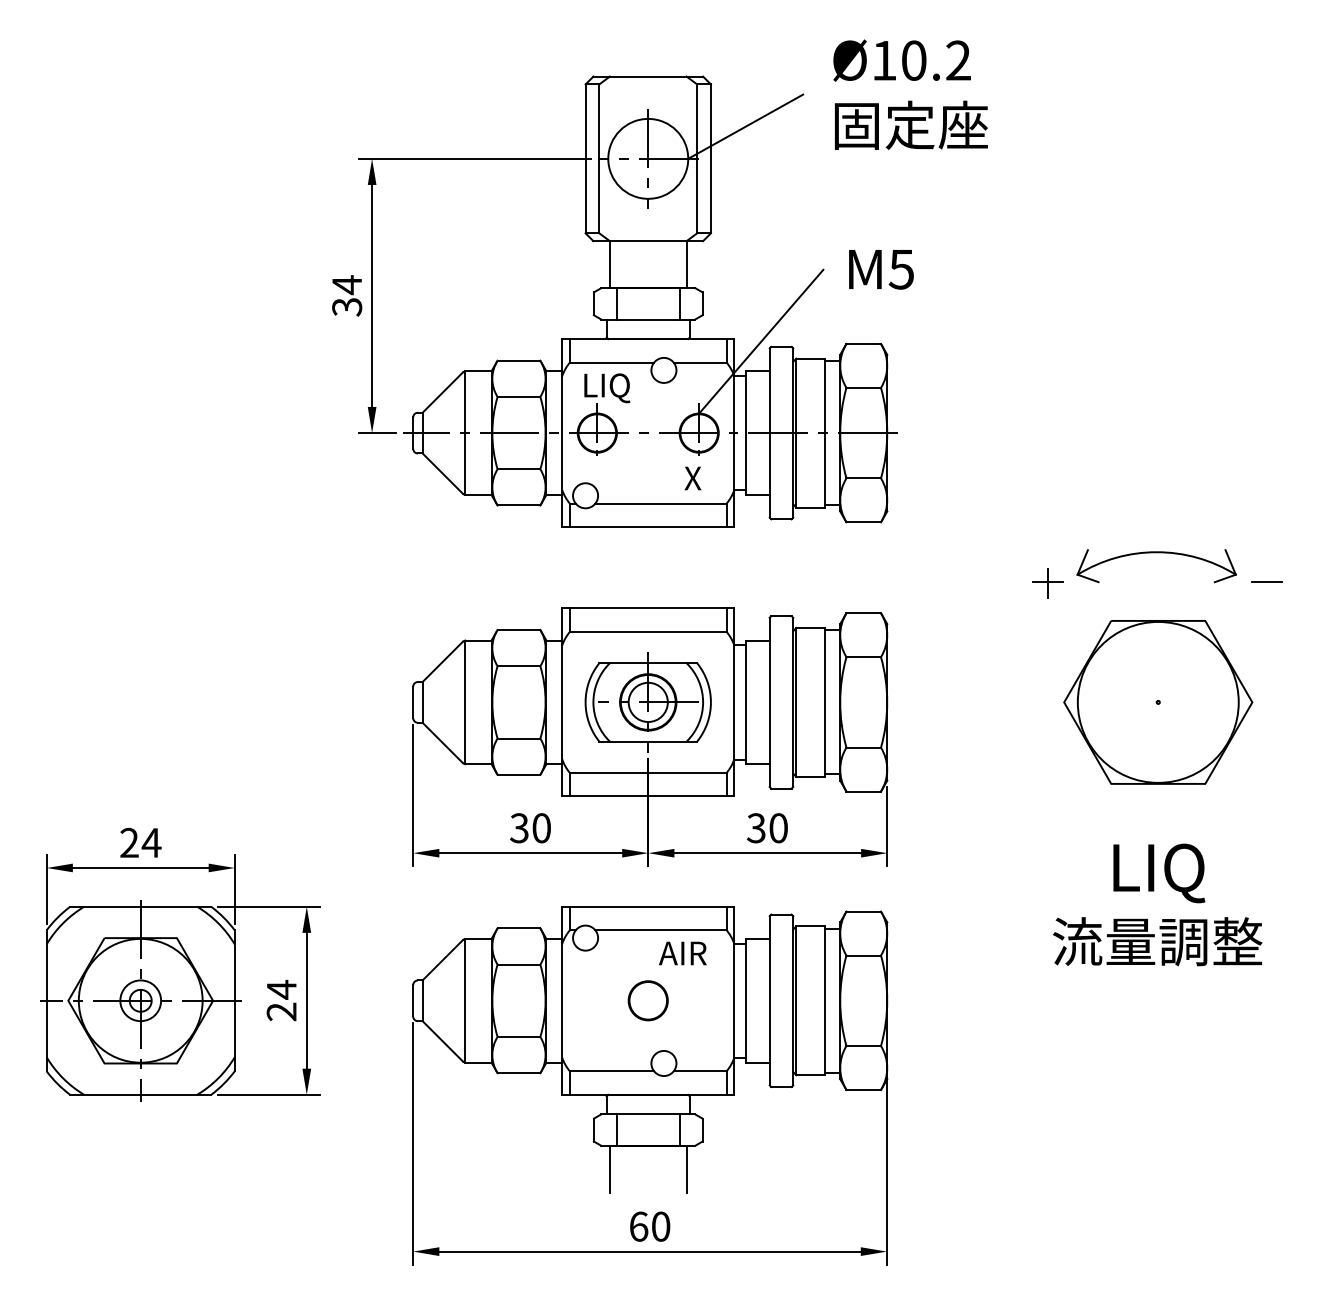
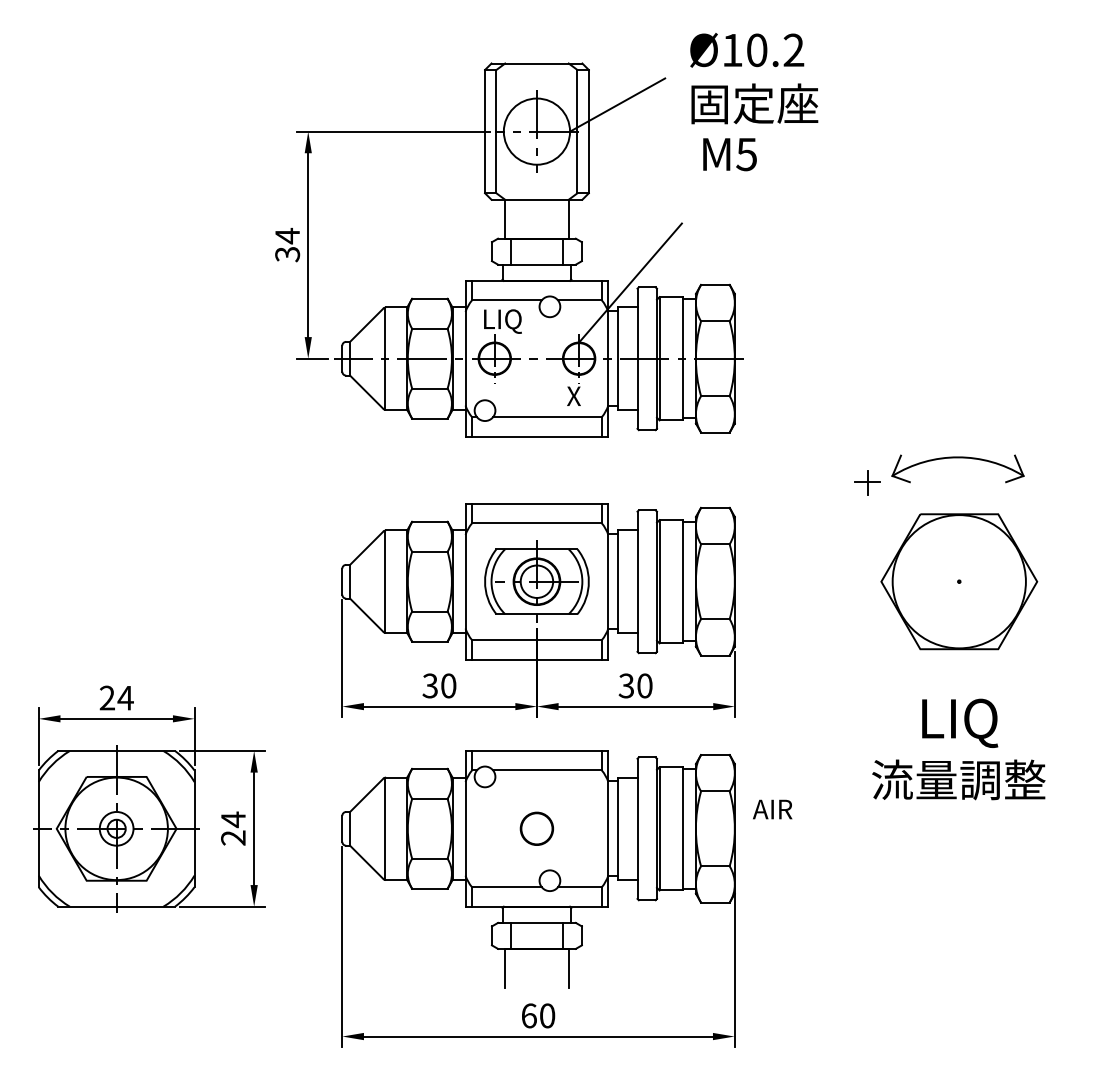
text: (881, 269) -> (730, 154), moved
line: (1267, 582) -> (1049, 482), removed
text: (682, 953) -> (772, 809), moved

